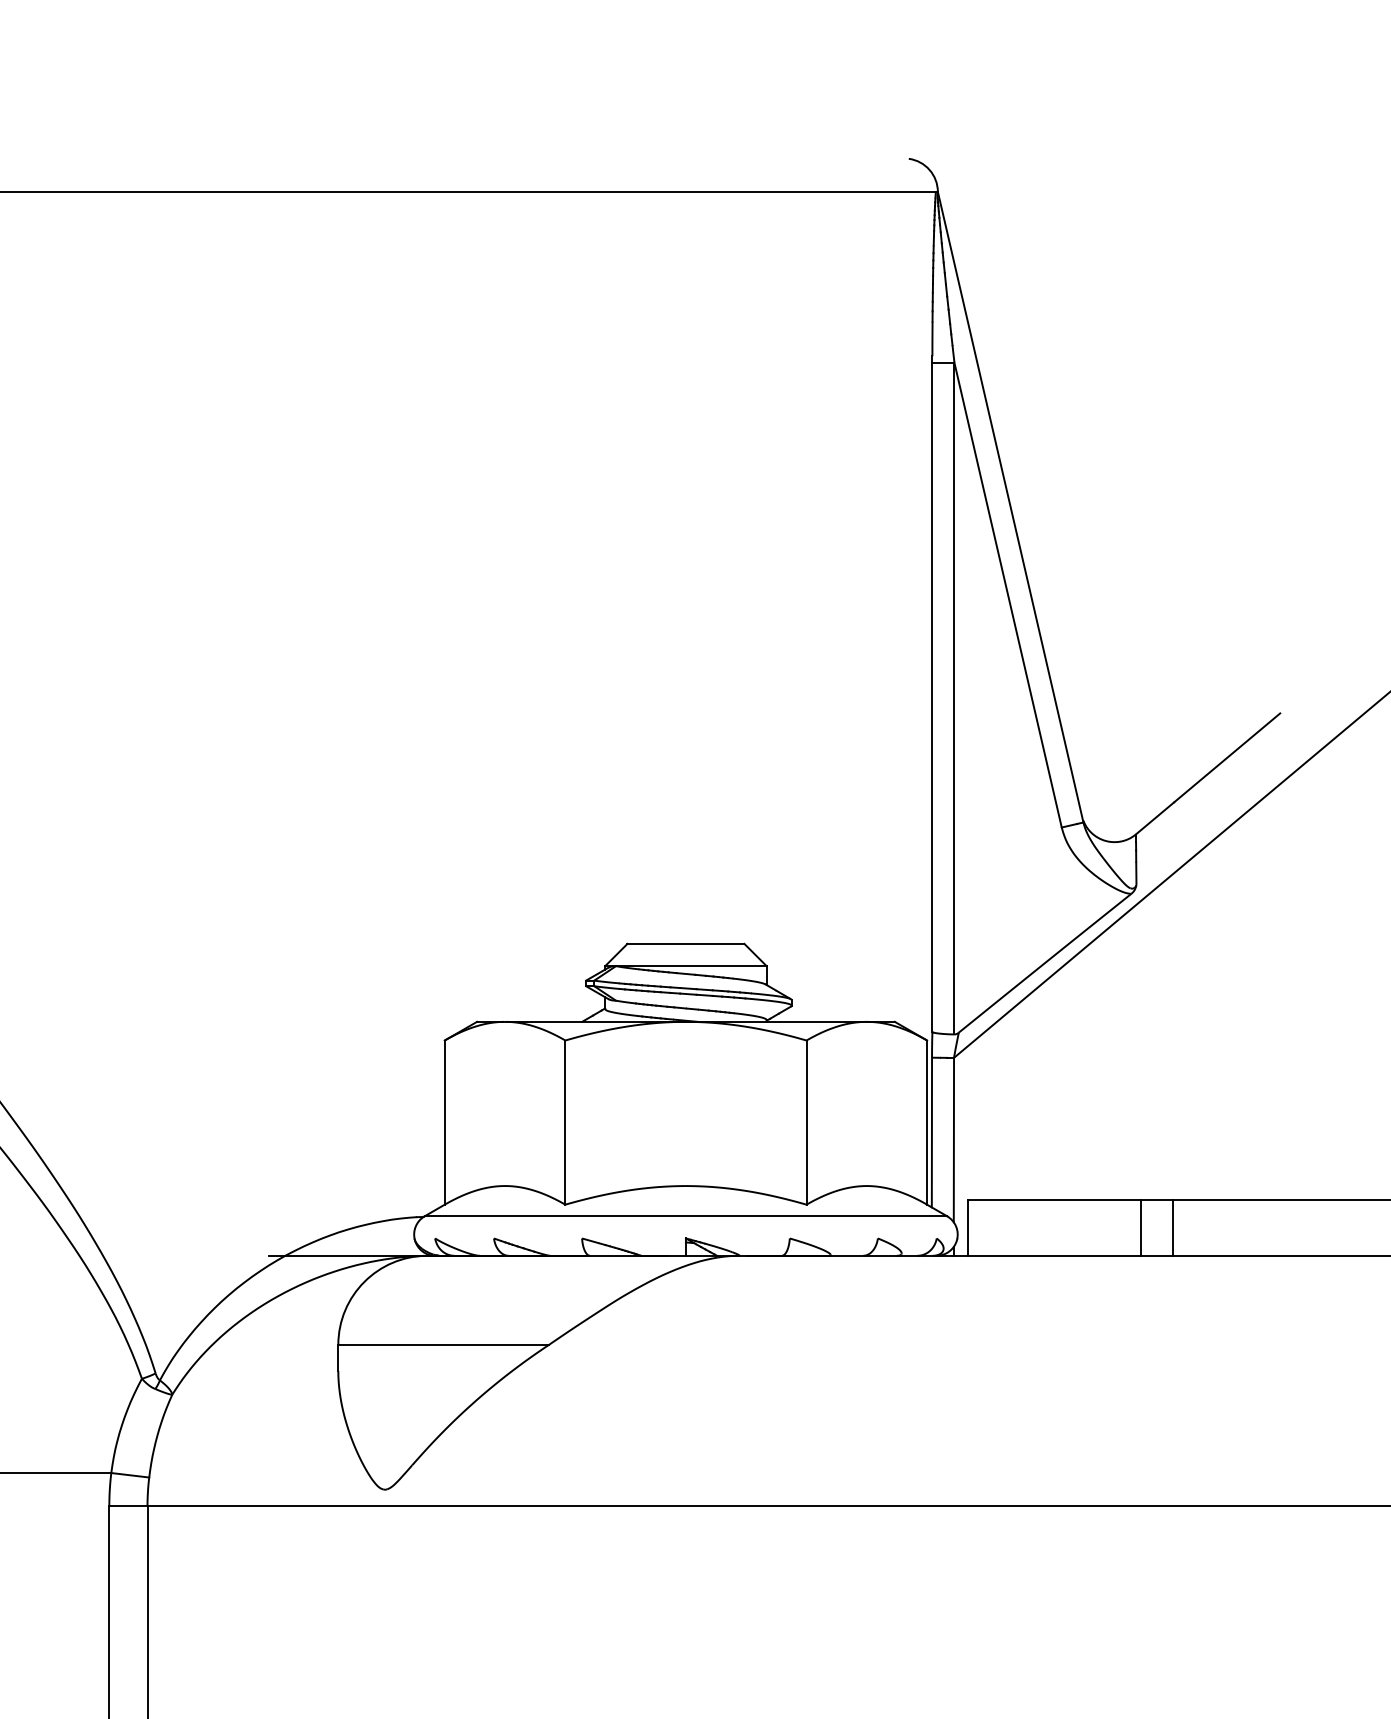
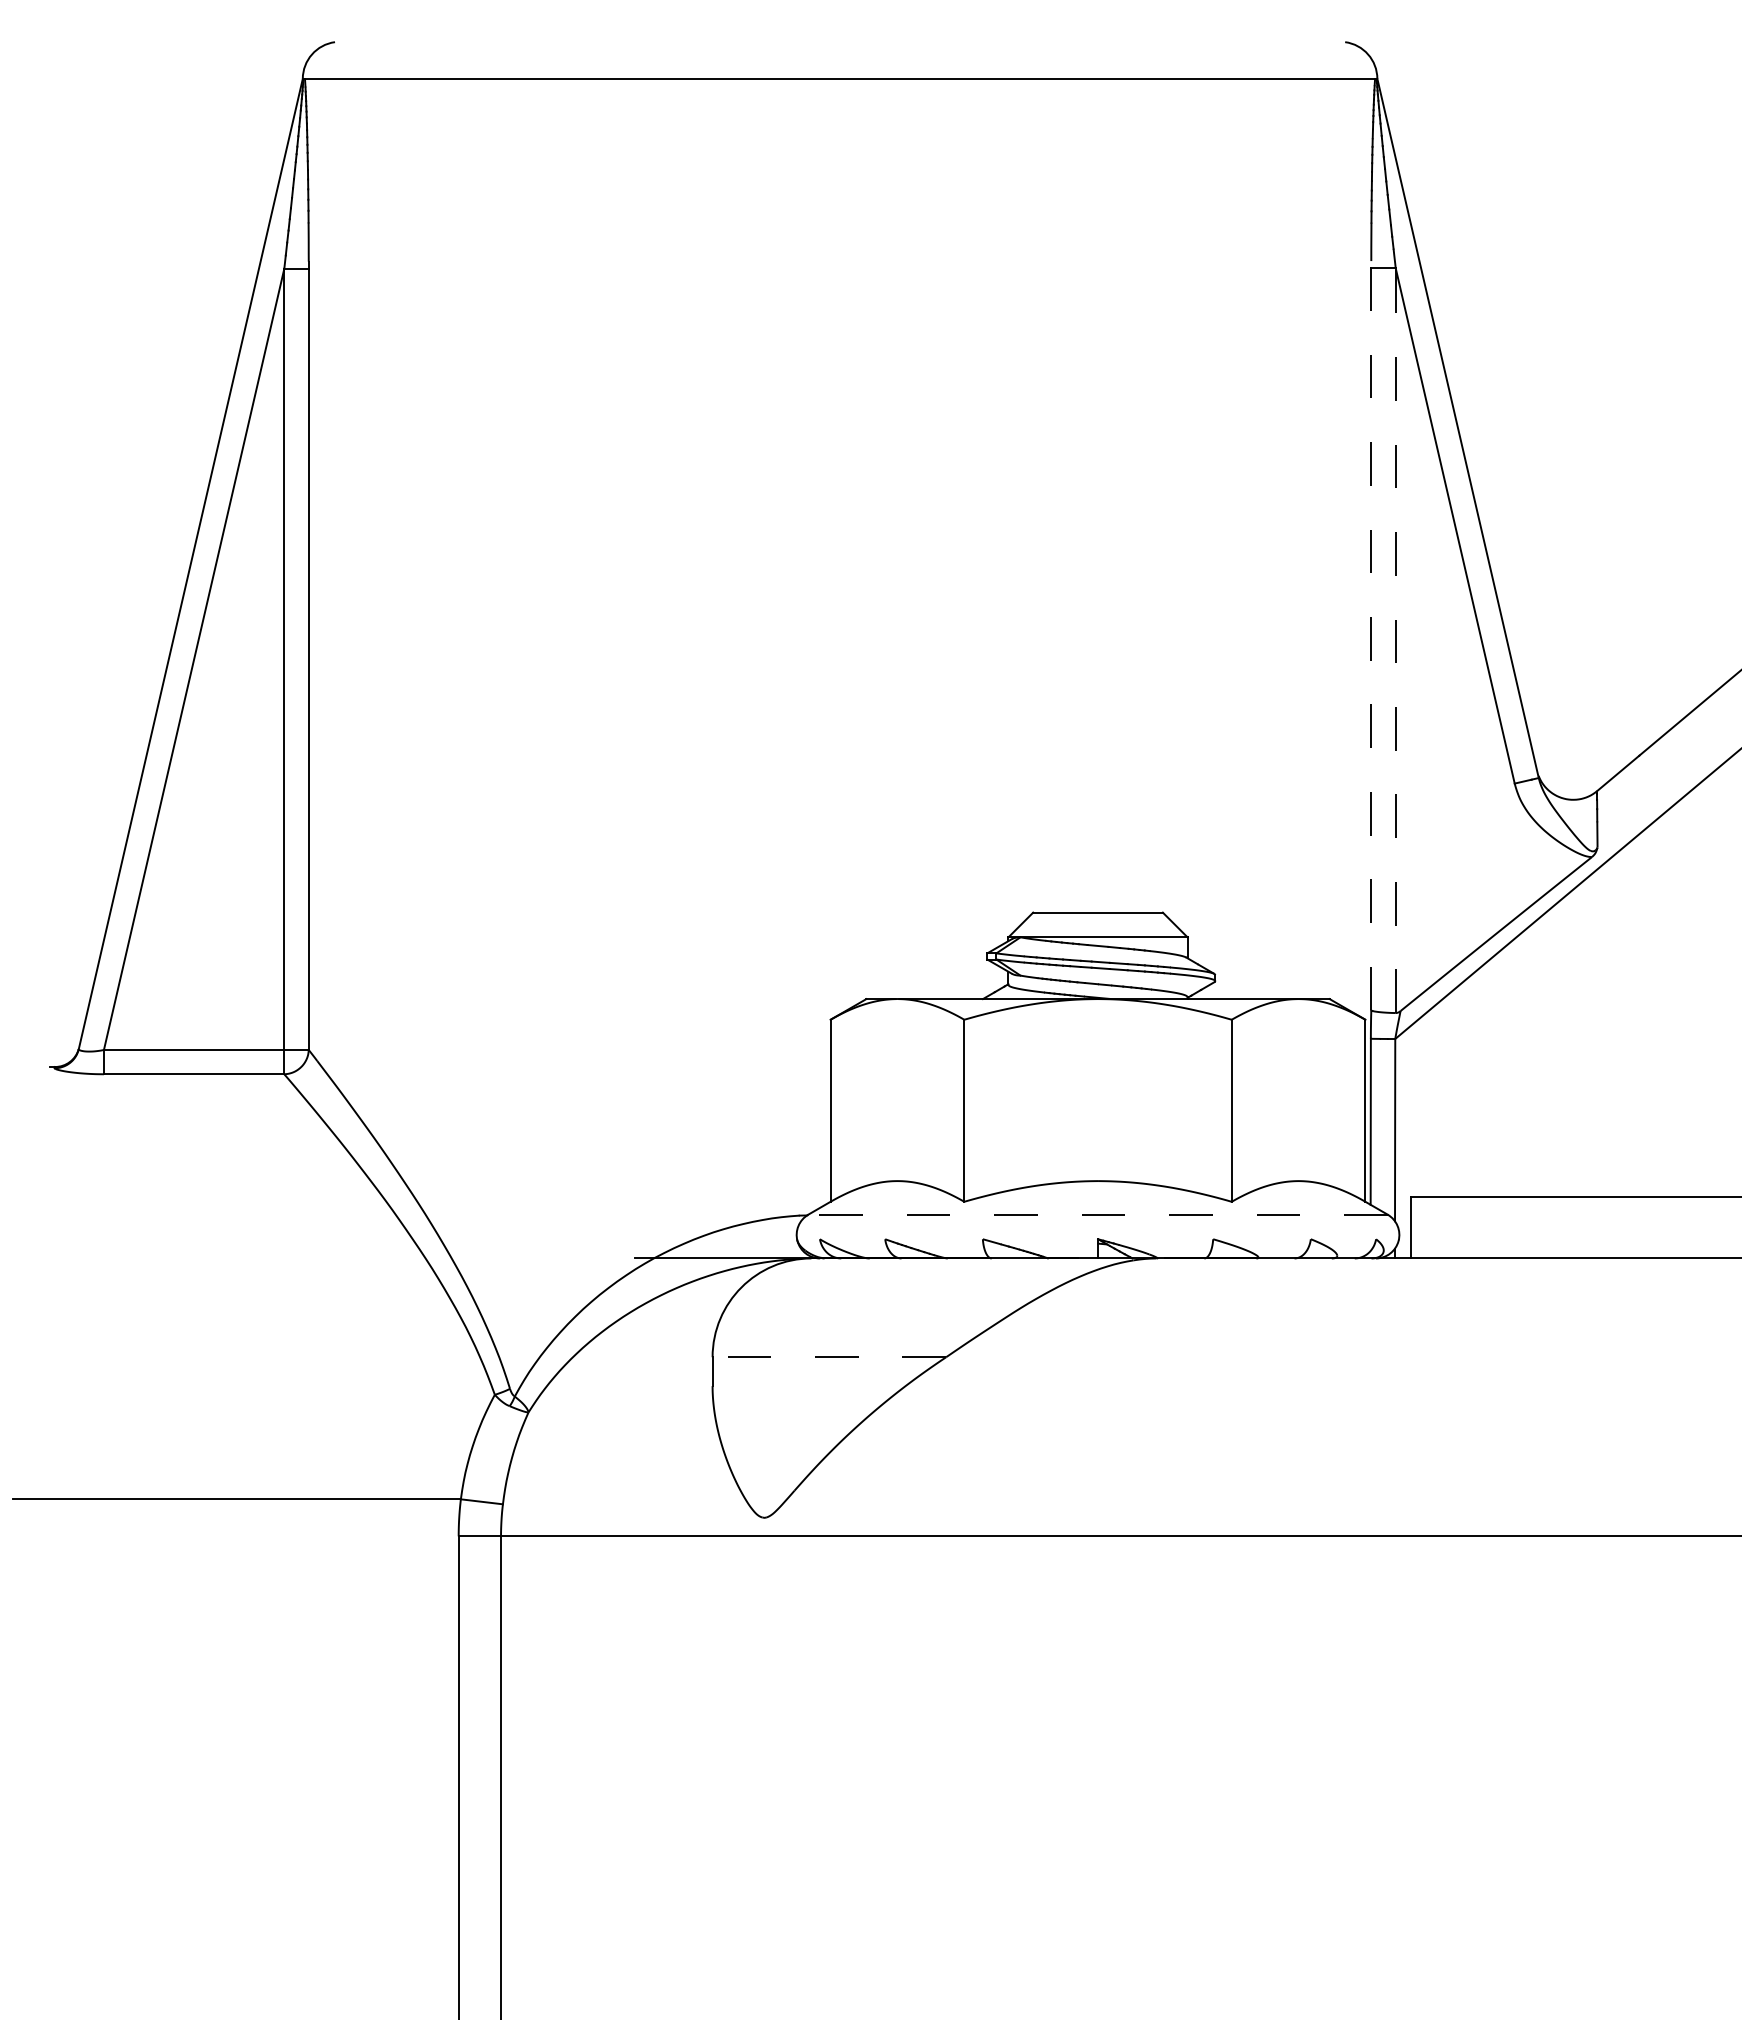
line: (932, 693) -> (1371, 635), solid -> dashed
line: (954, 698) -> (1395, 640), solid -> dashed
line: (686, 1216) -> (1098, 1214), solid -> dashed
line: (1140, 1227) -> (1602, 1227), removed
line: (1172, 1227) -> (1637, 1227), removed
line: (443, 1345) -> (829, 1357), solid -> dashed

